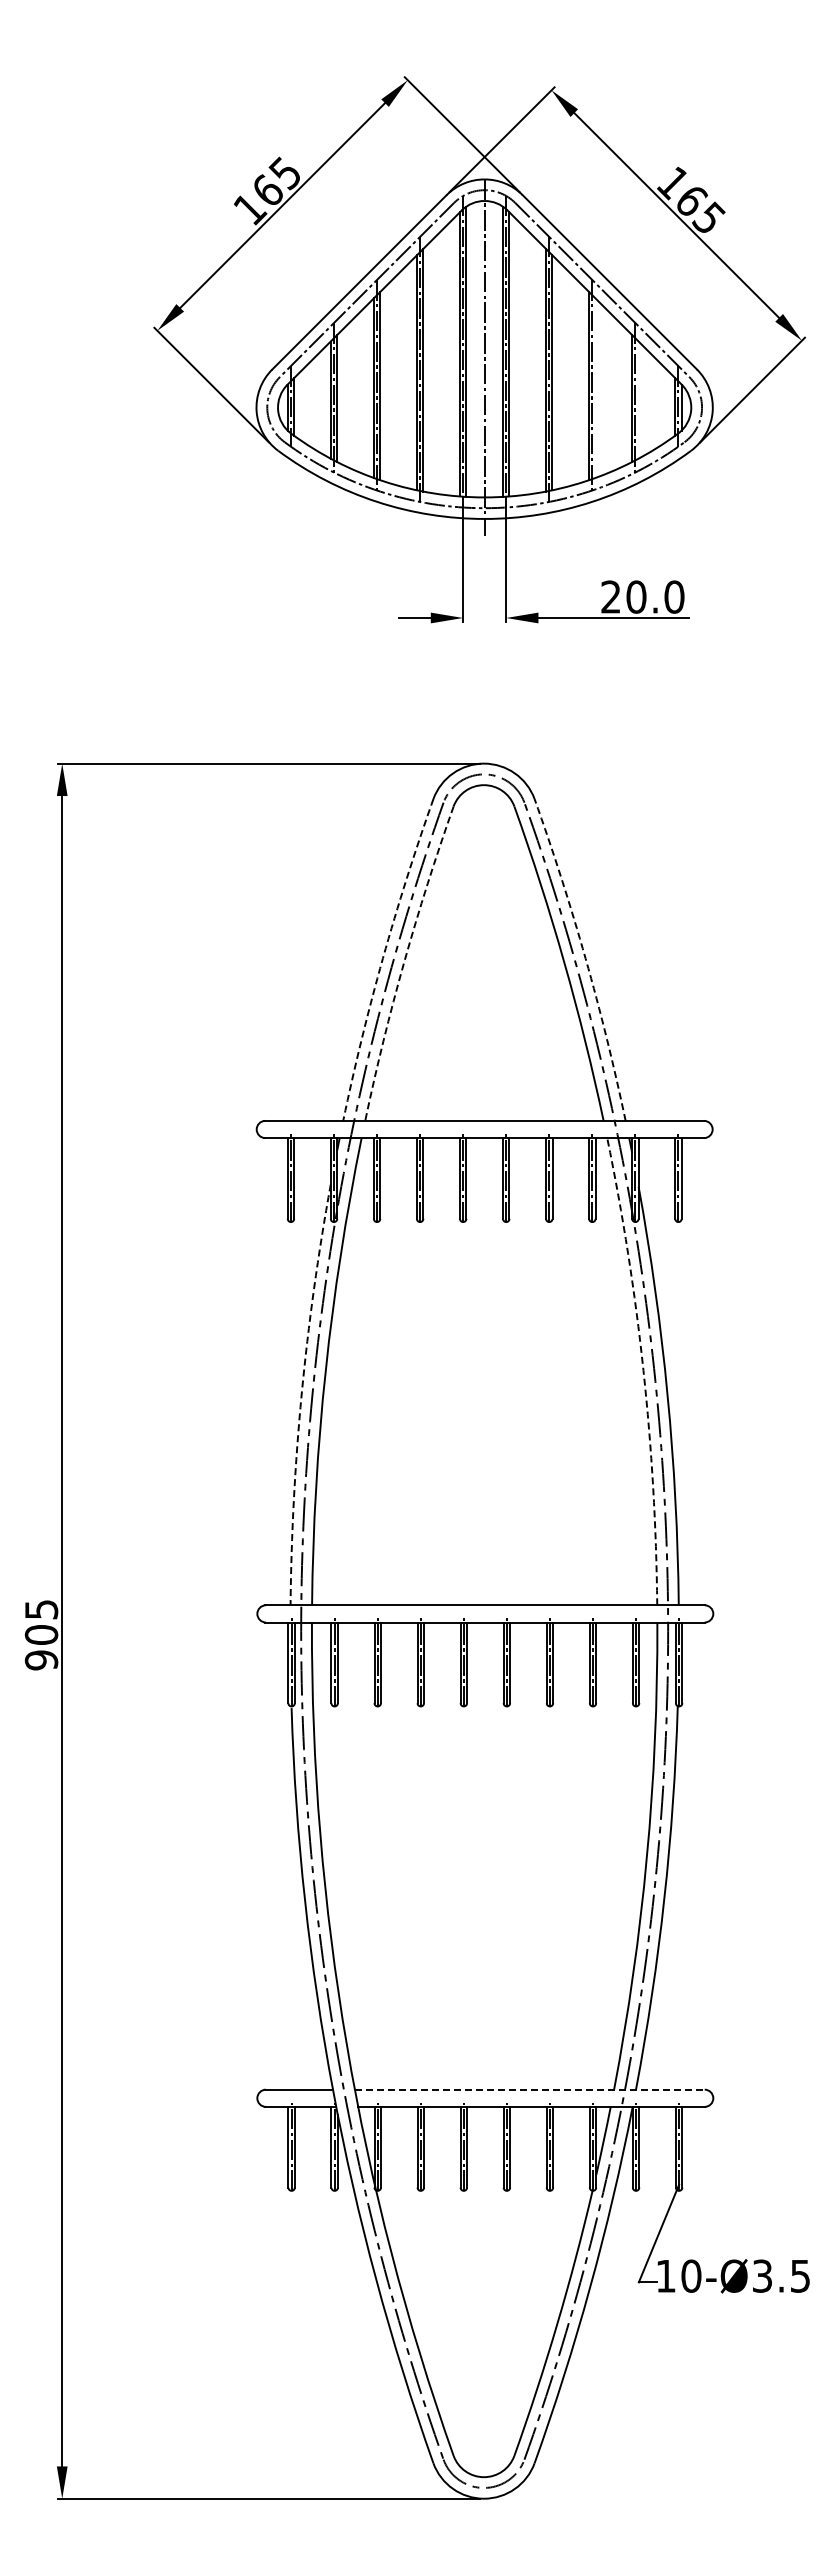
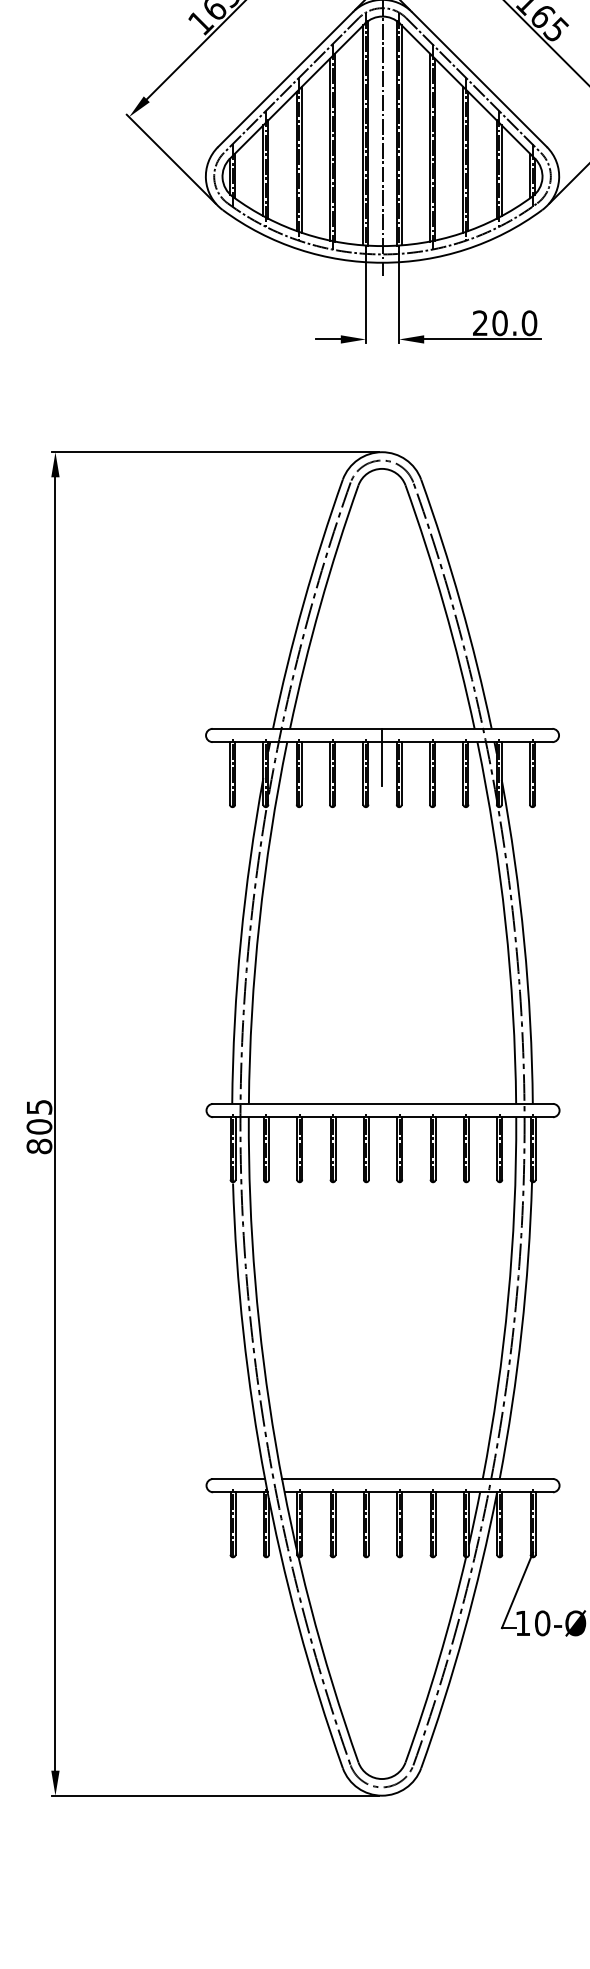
line: (595, 387) -> (468, 160), added
line: (638, 399) -> (501, 170), added
arc: (382, 958) -> (303, 603), dashed -> solid
arc: (585, 958) -> (460, 603), dashed -> solid
arc: (404, 962) -> (320, 606), dashed -> solid
line: (484, 1157) -> (382, 757), added
arc: (643, 1370) -> (505, 922), dashed -> solid
arc: (301, 1394) -> (240, 940), dashed -> solid
text: (41, 1660) -> (39, 1146), 905 -> 805
line: (529, 2089) -> (417, 1478), dashed -> solid

